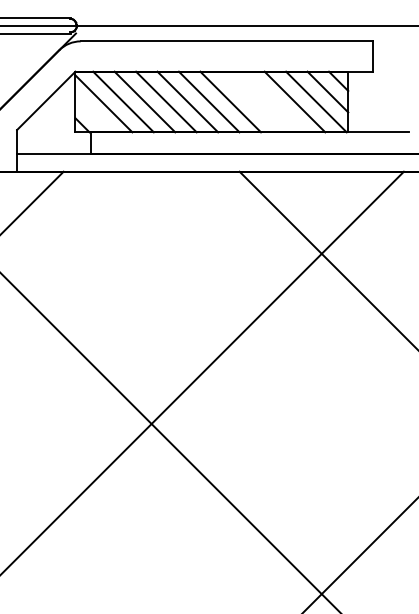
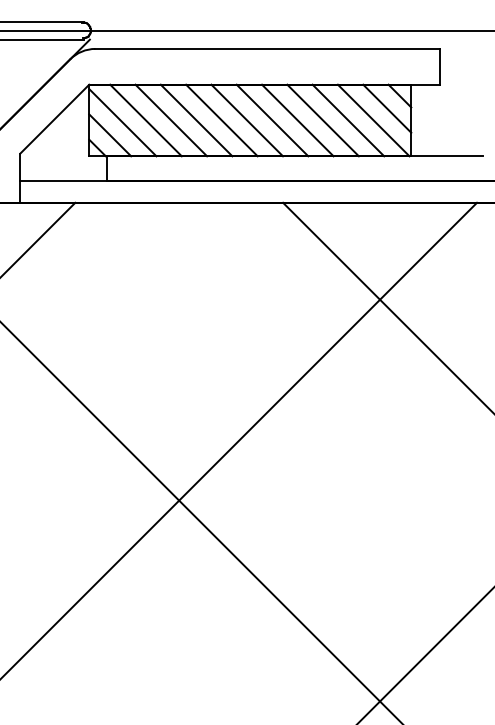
line: (251, 102) -> (297, 120), added
line: (273, 102) -> (322, 120), added
line: (93, 114) -> (110, 135), added

